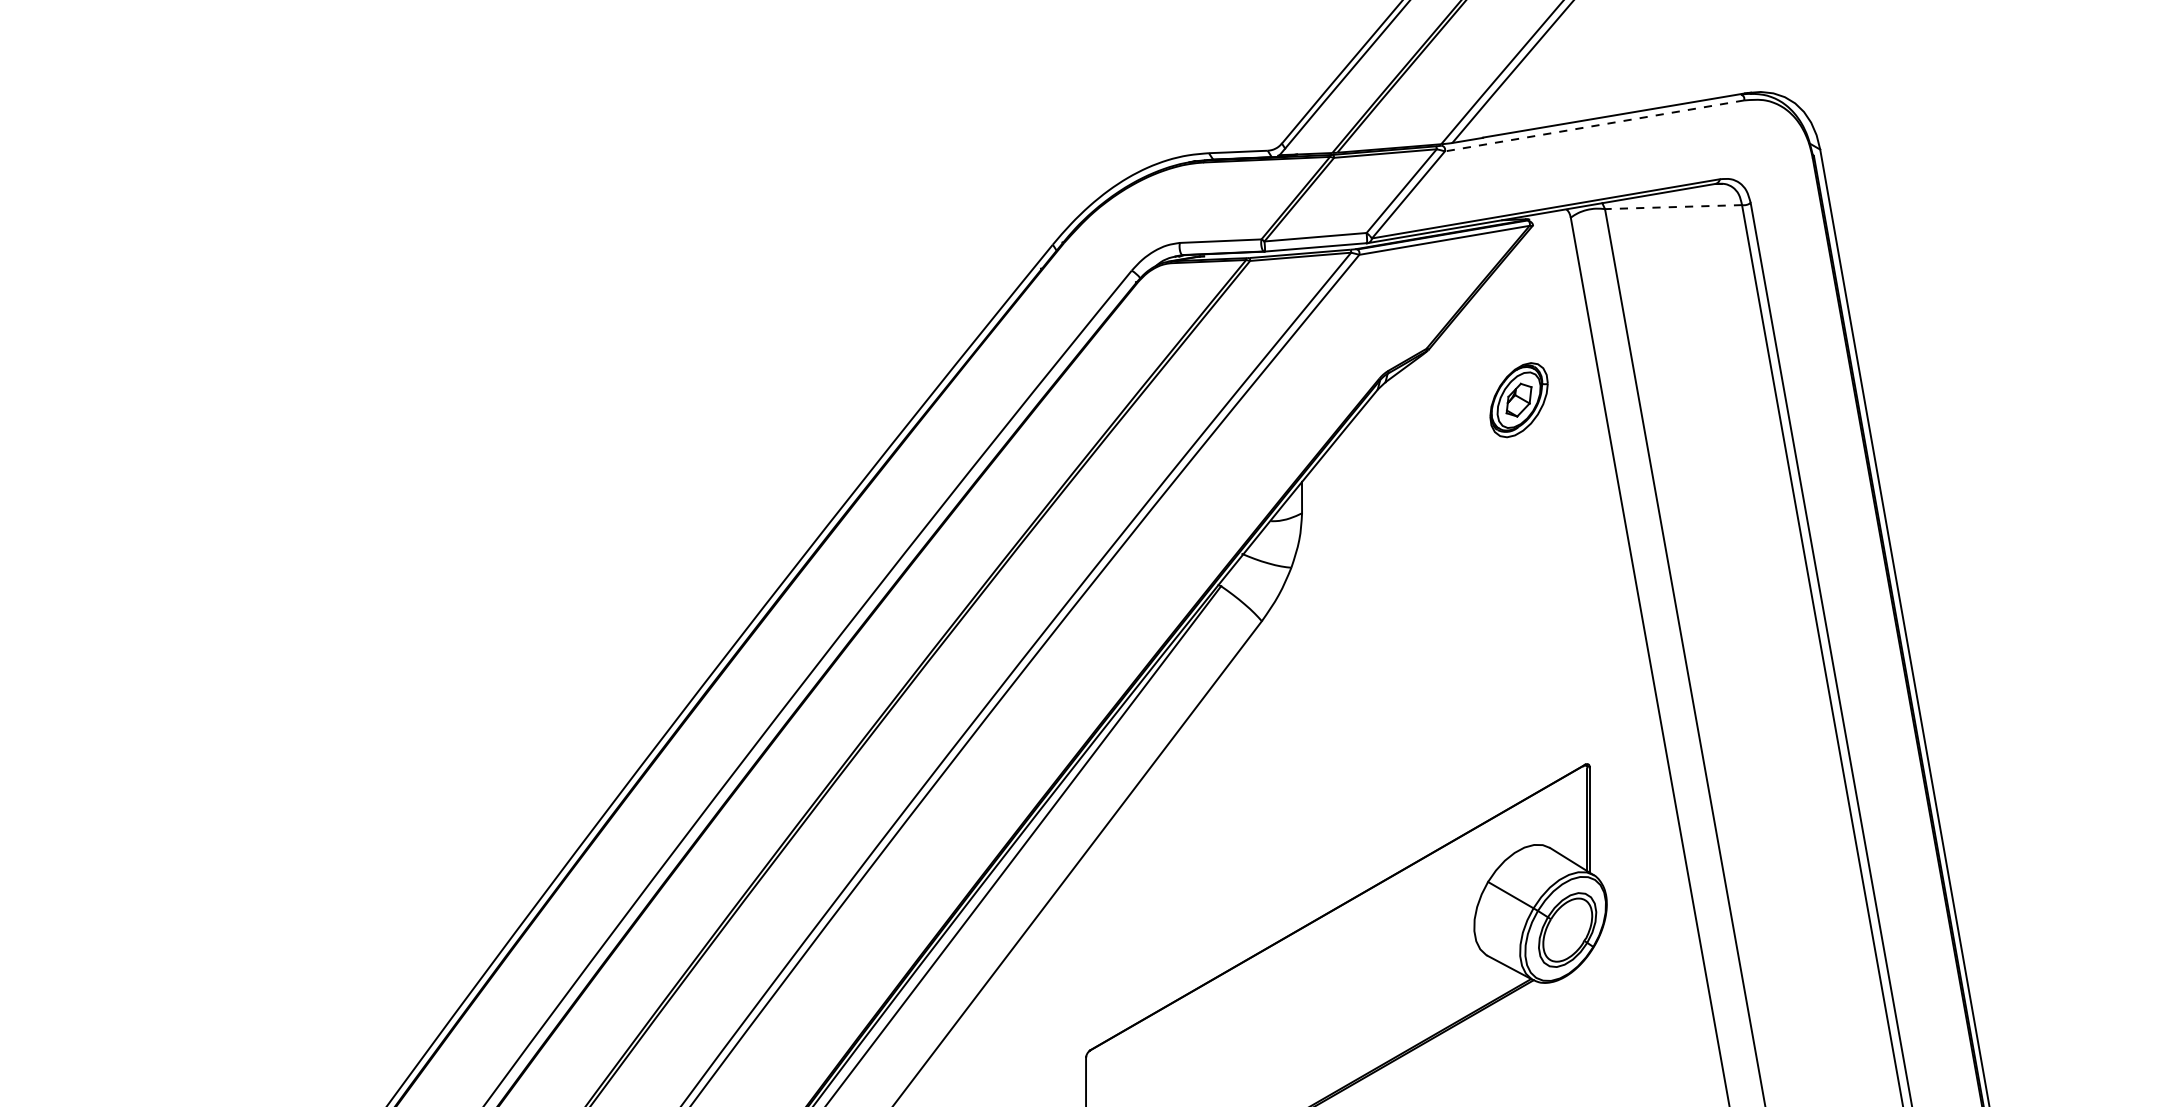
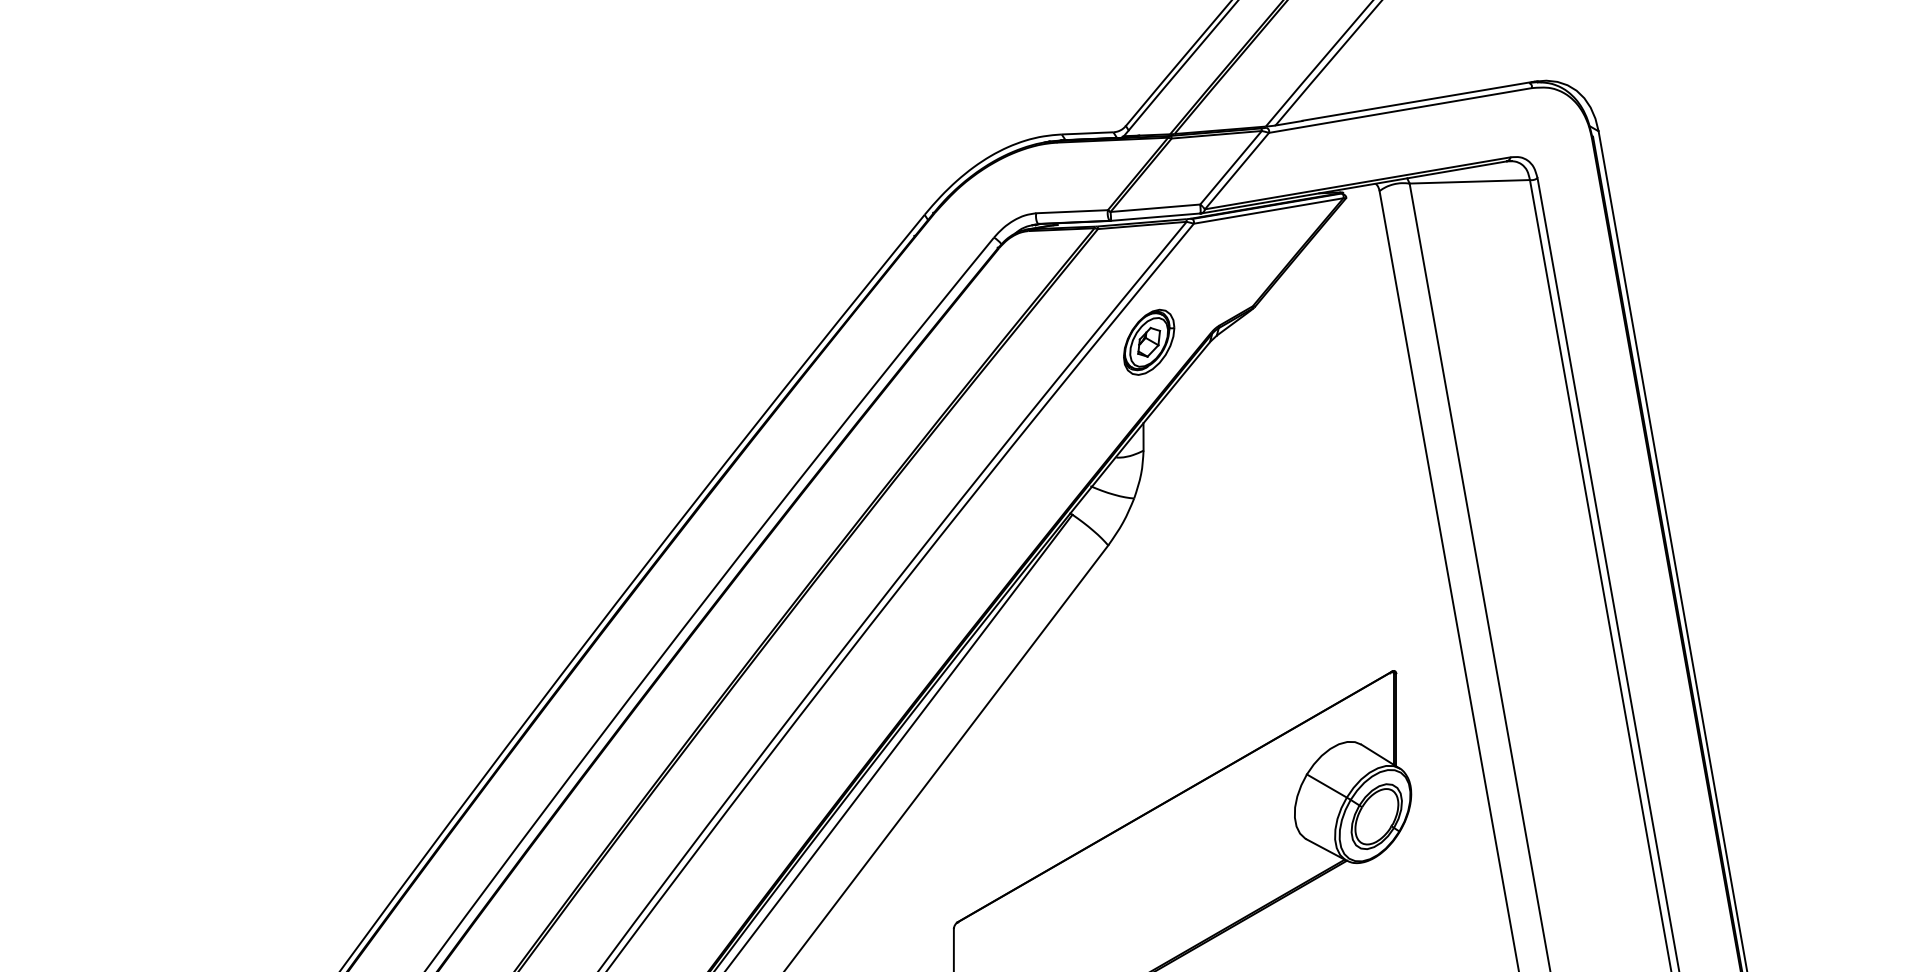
line: (1593, 125) -> (1399, 110), dashed -> solid
line: (1673, 206) -> (1469, 181), dashed -> solid
part: (1519, 399) -> (1149, 341), moved

